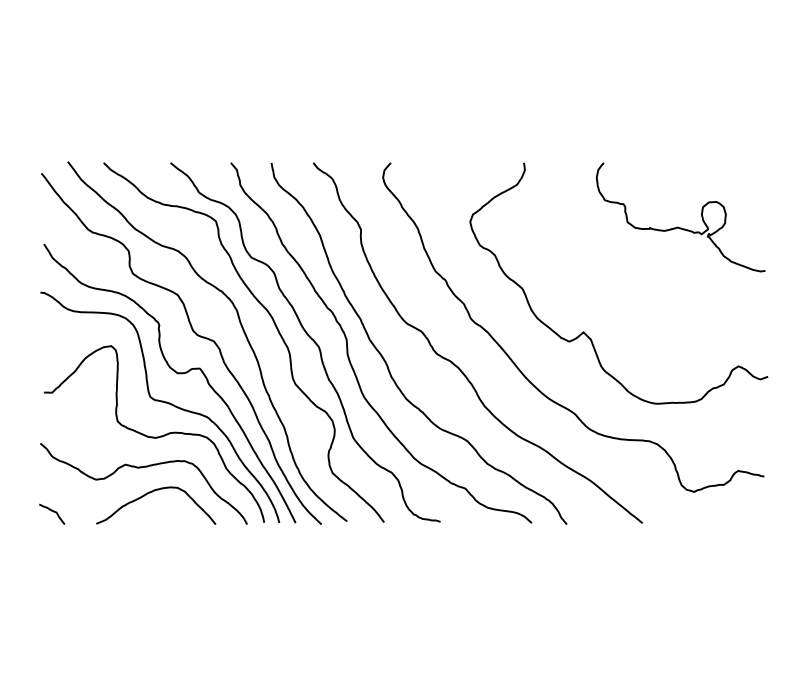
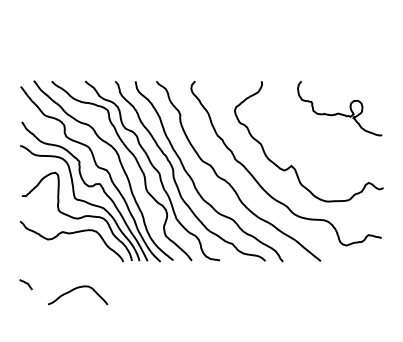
curve: (153, 493) -> (76, 289), moved
curve: (51, 511) -> (25, 283), moved

